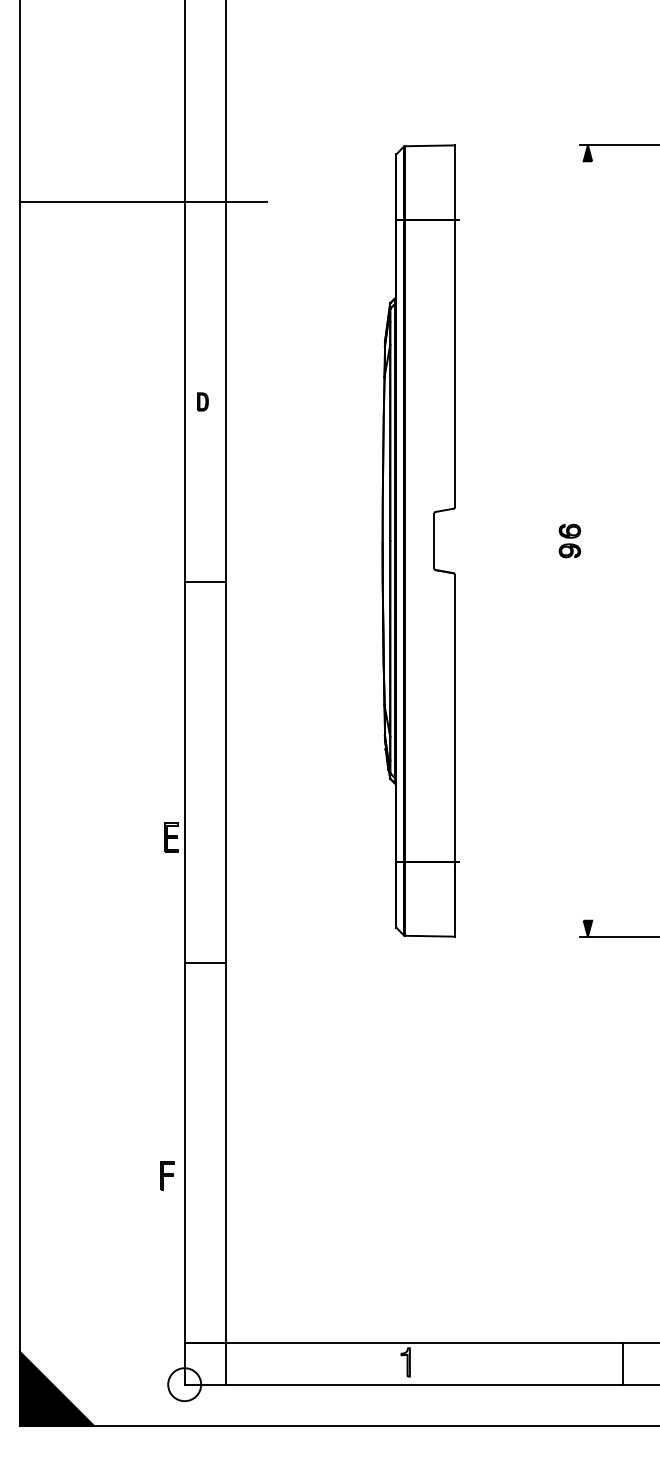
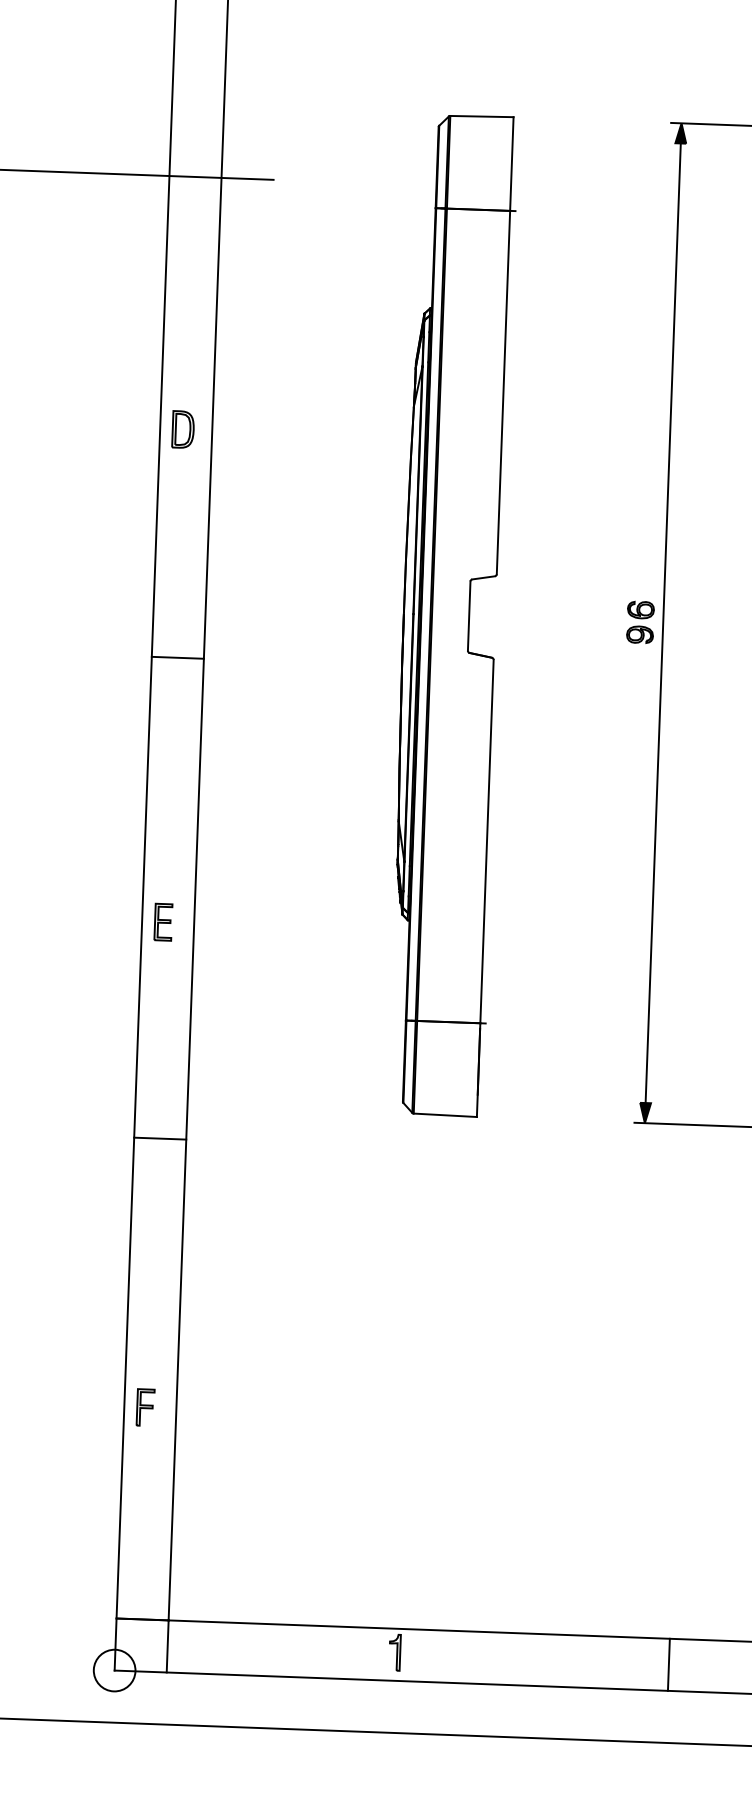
part: (202, 401) -> (182, 429), size x1.67
line: (587, 540) -> (662, 622), added
part: (171, 837) -> (163, 921), moved
part: (167, 1175) -> (145, 1407), moved

